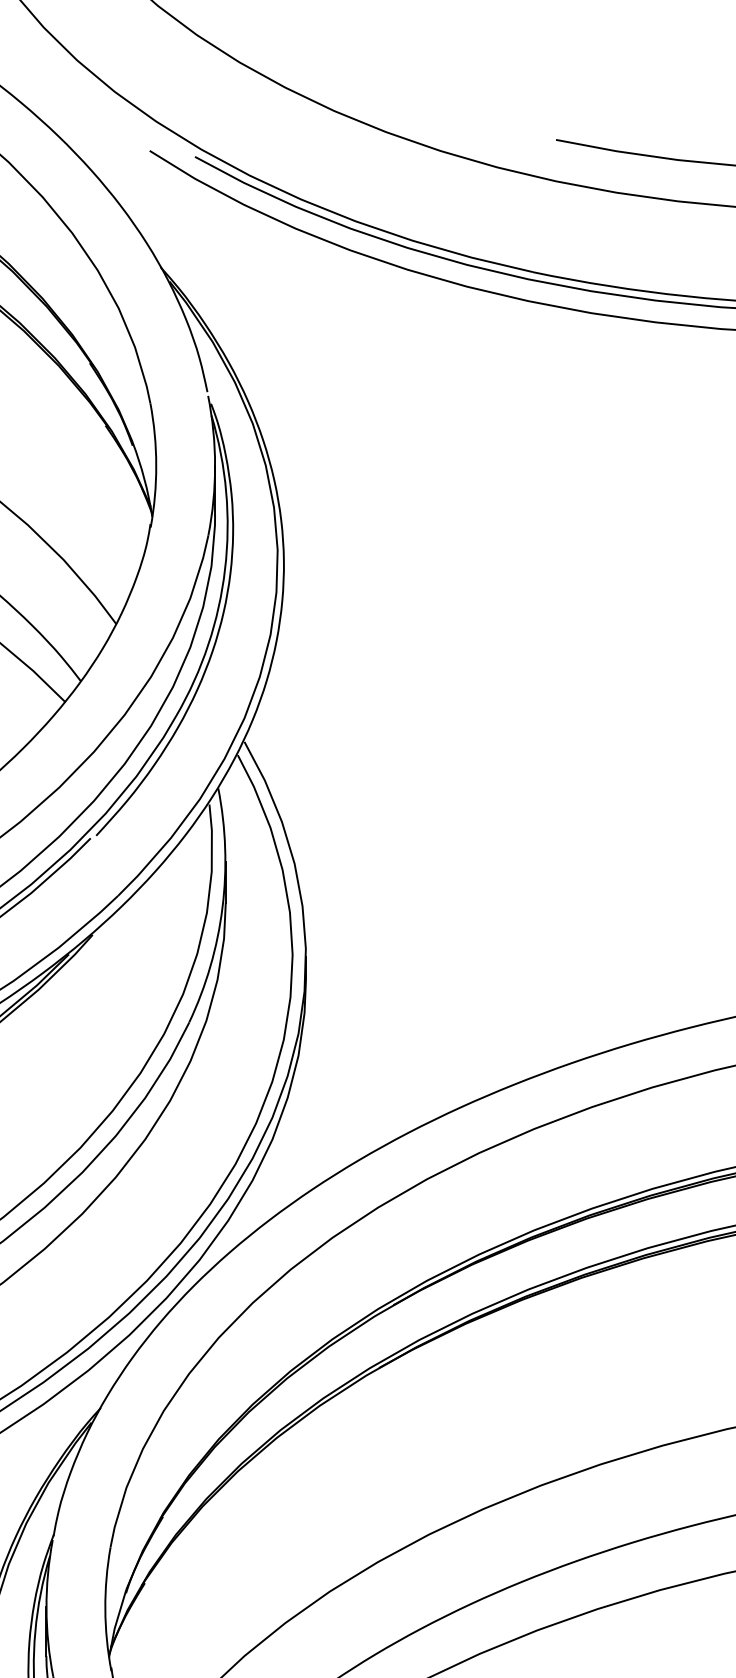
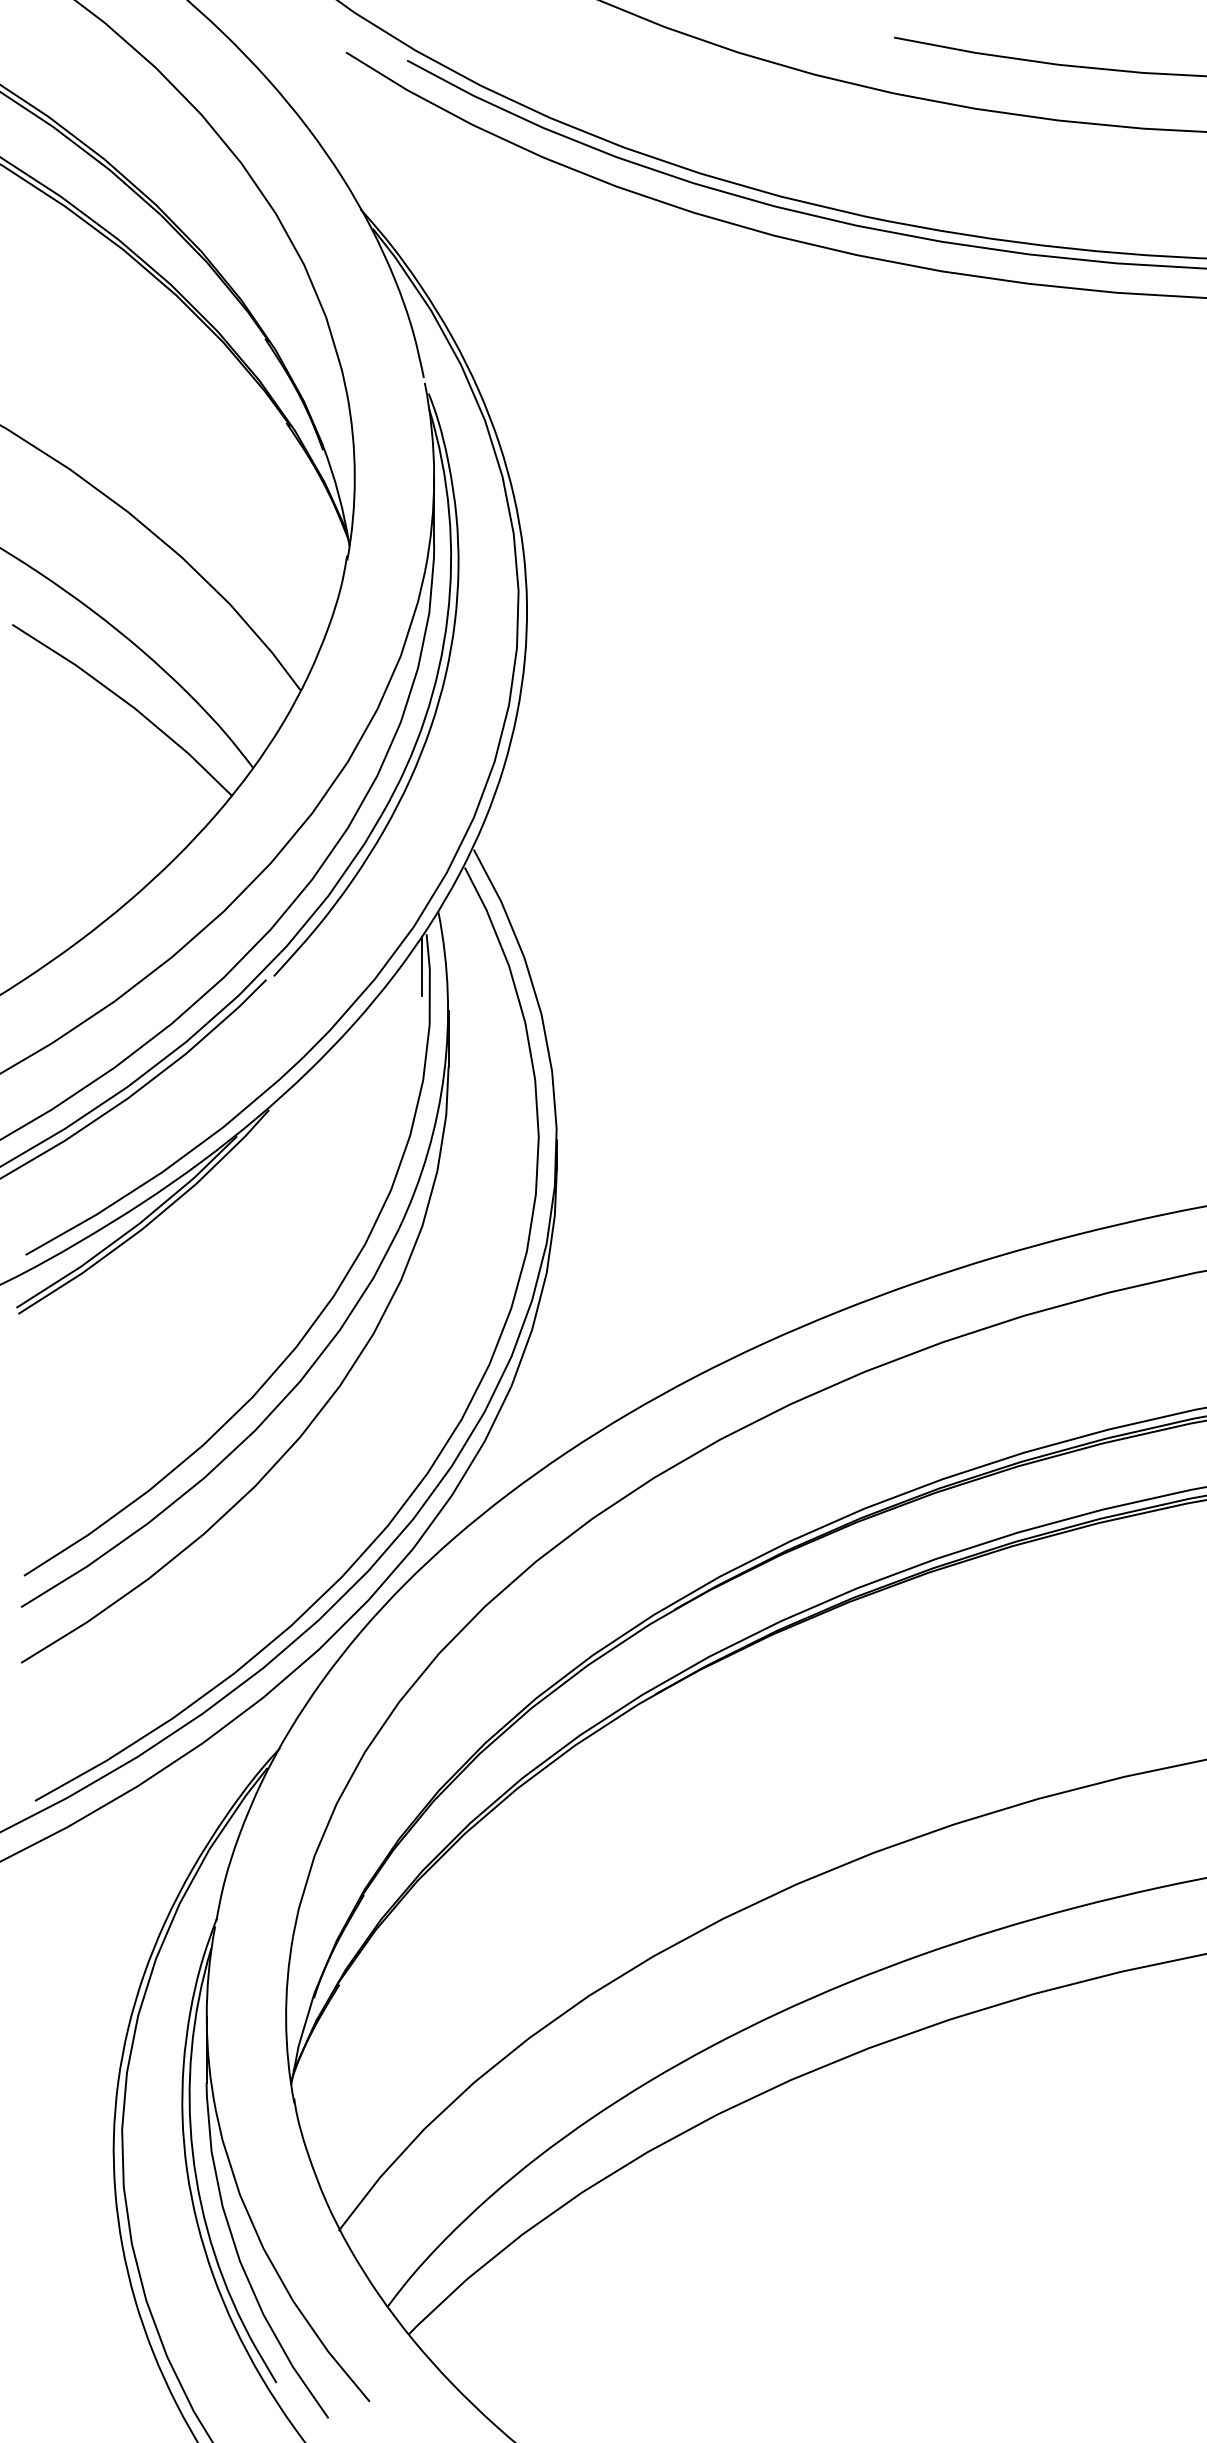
line: (205, 828) -> (421, 966), added

